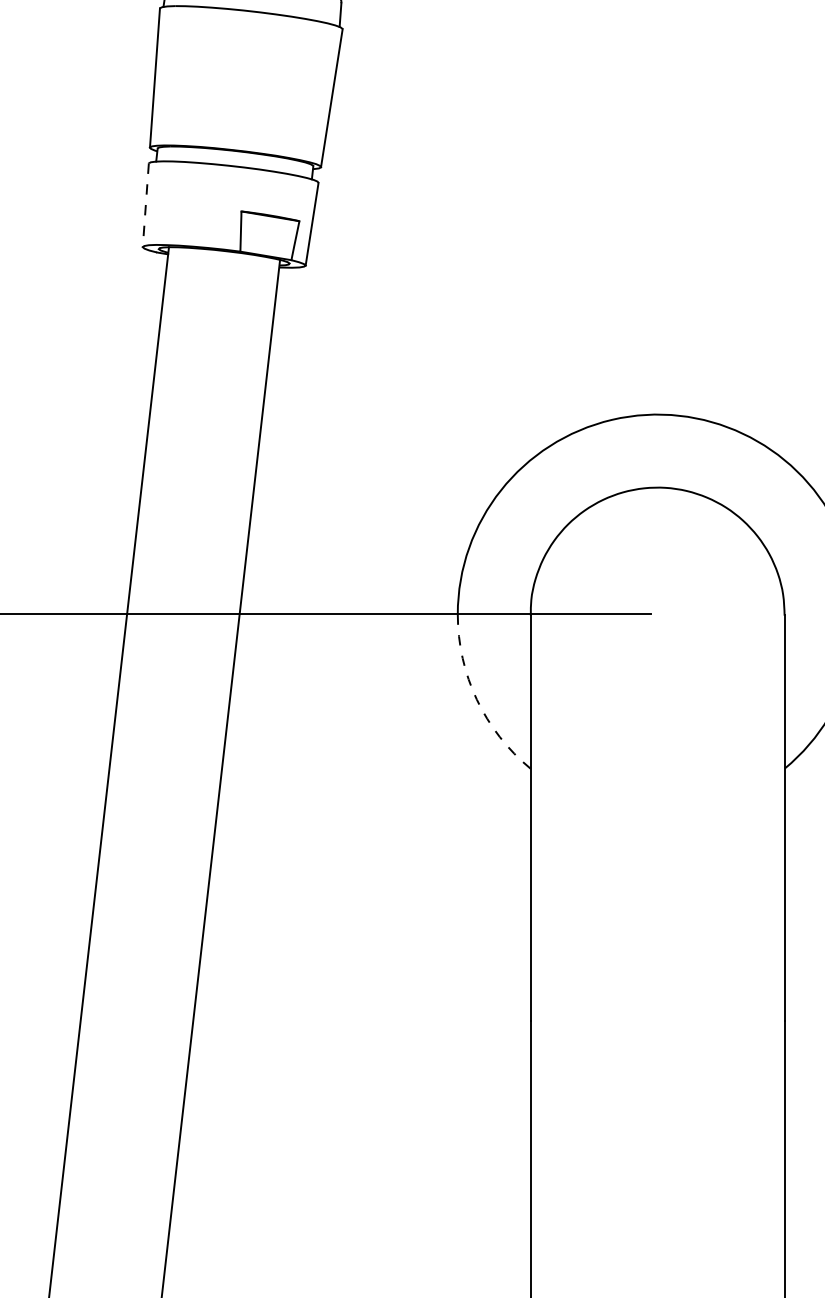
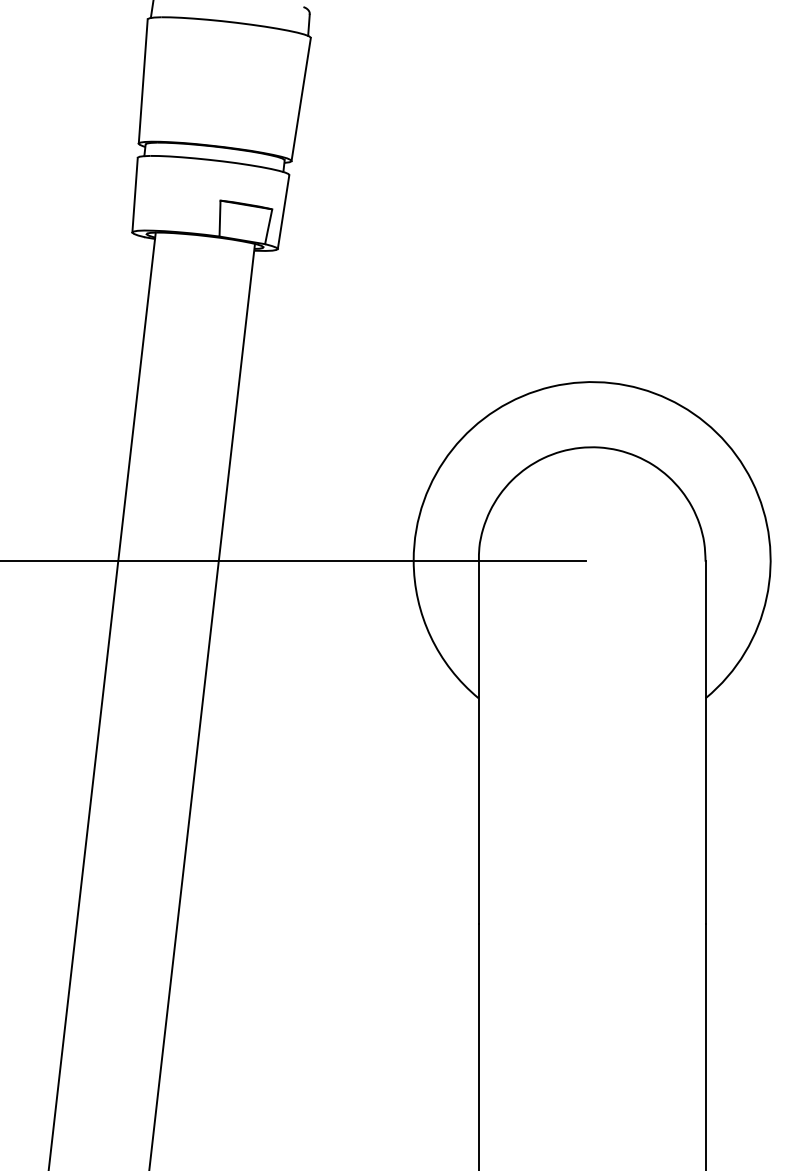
line: (146, 205) -> (135, 195), dashed -> solid
arc: (476, 699) -> (430, 636), dashed -> solid

